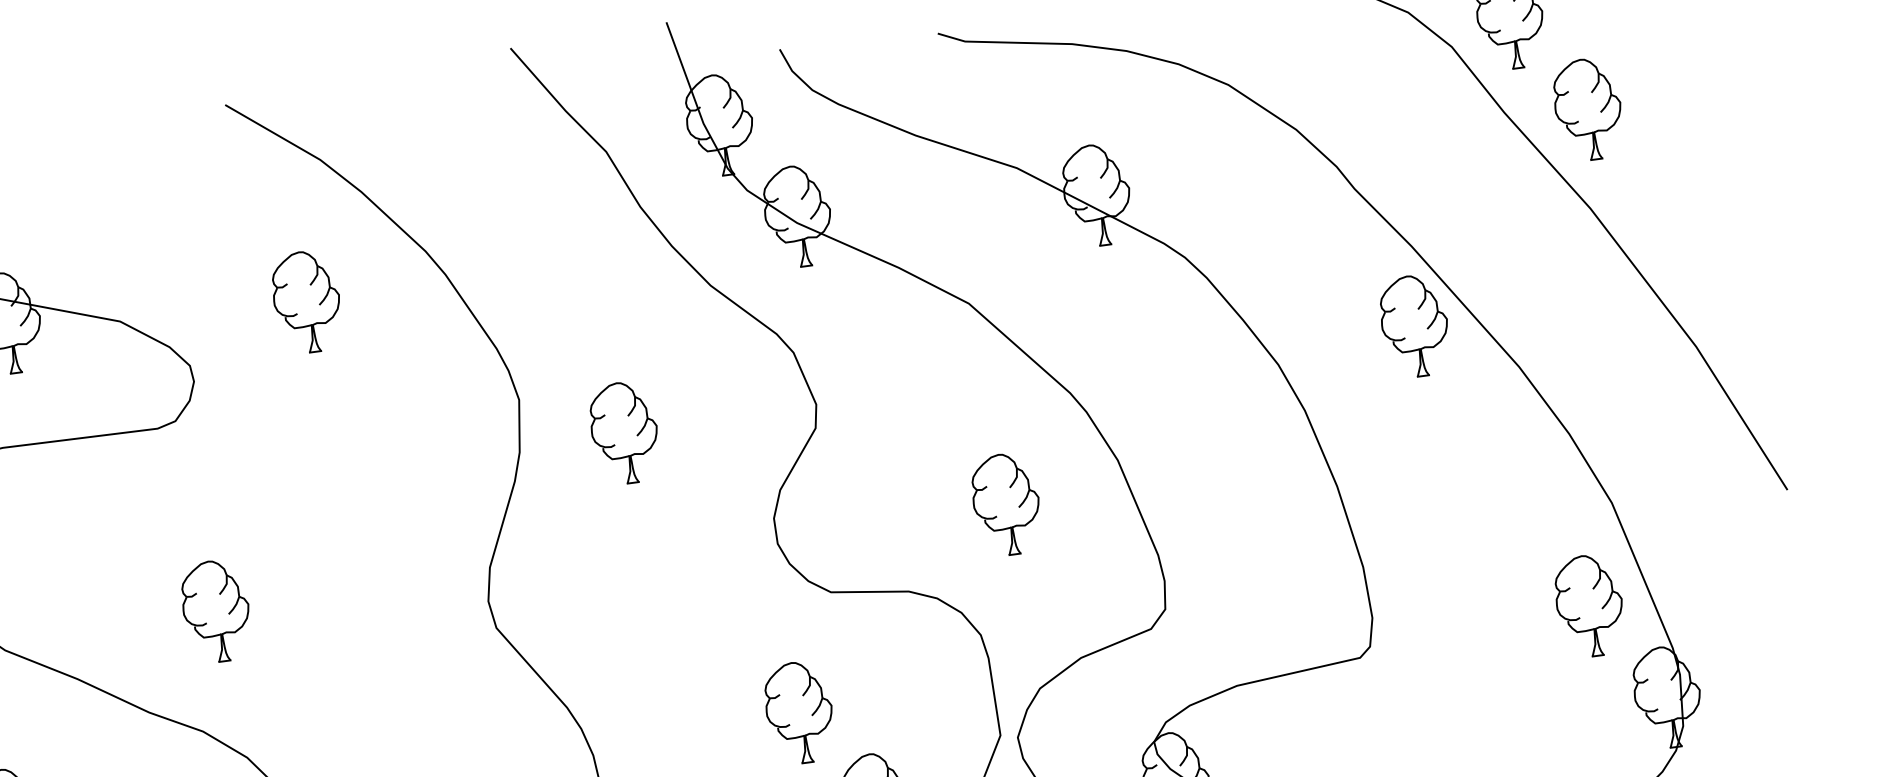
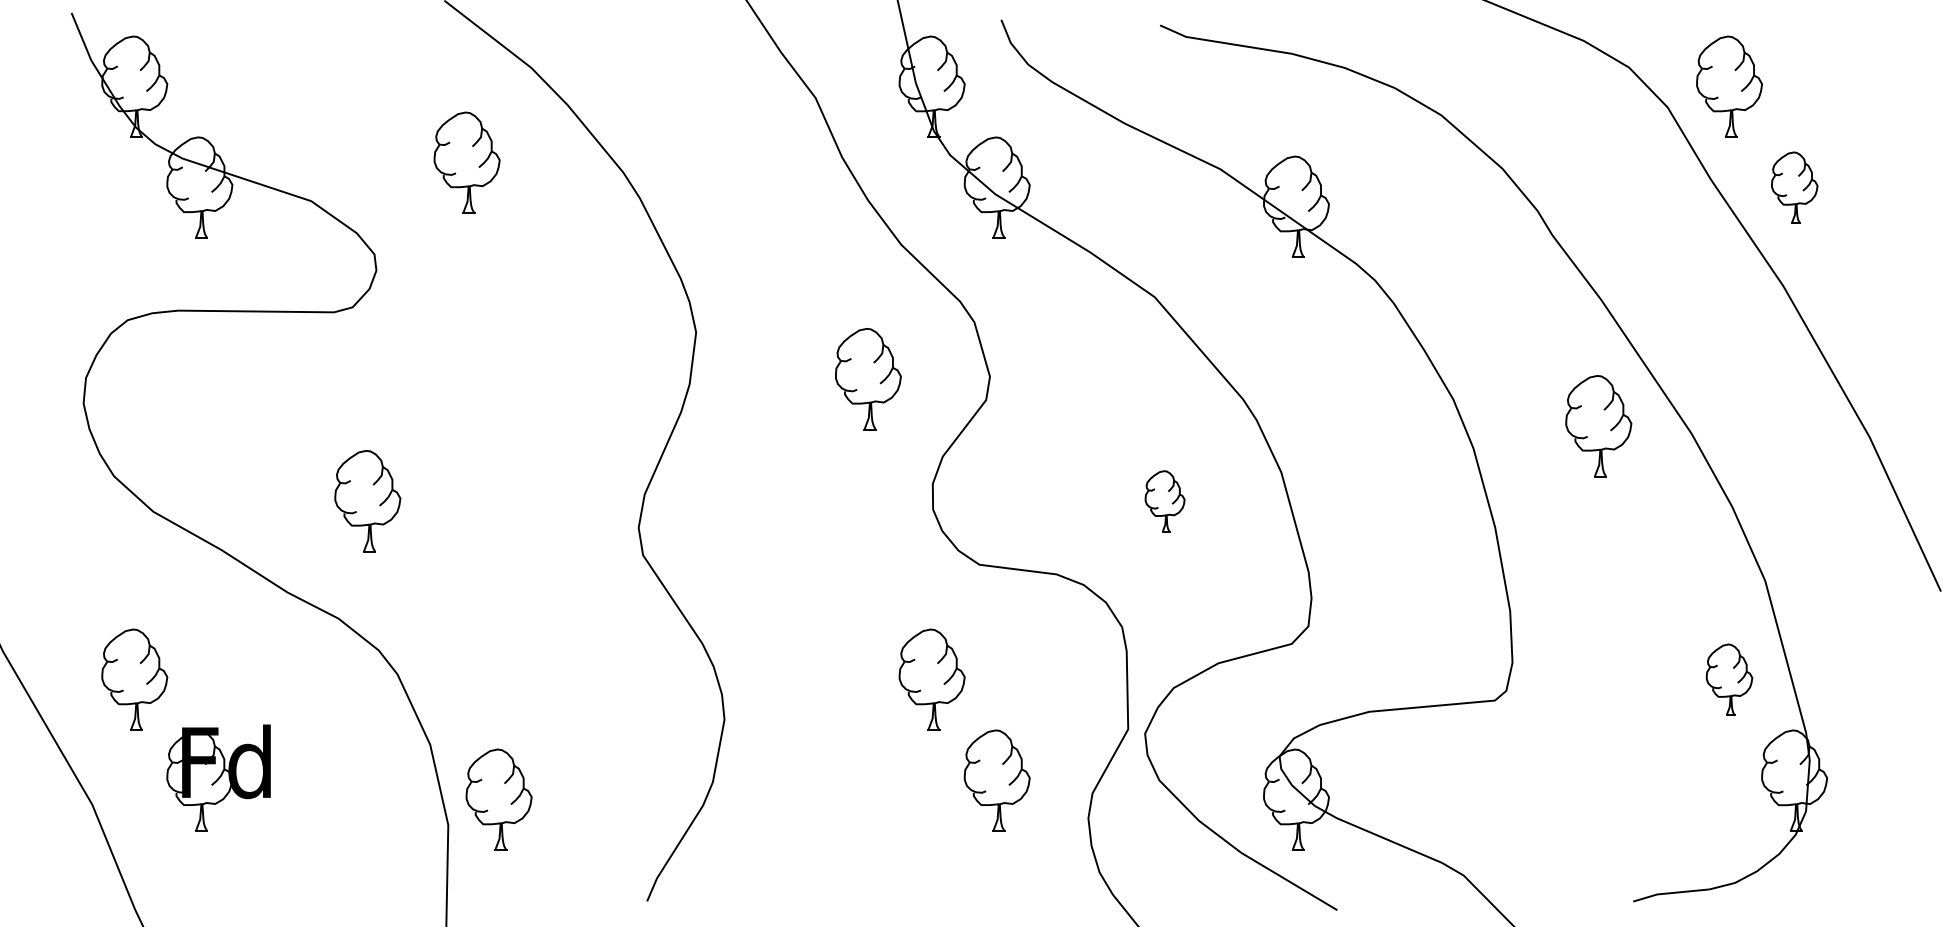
part: (1588, 109) -> (1794, 187), size x0.7
part: (306, 301) -> (466, 162), moved
part: (1414, 326) -> (1598, 426), moved
part: (624, 433) -> (868, 379), moved
part: (1005, 504) -> (1164, 501), size x0.6
part: (1589, 605) -> (1729, 679), size x0.7

